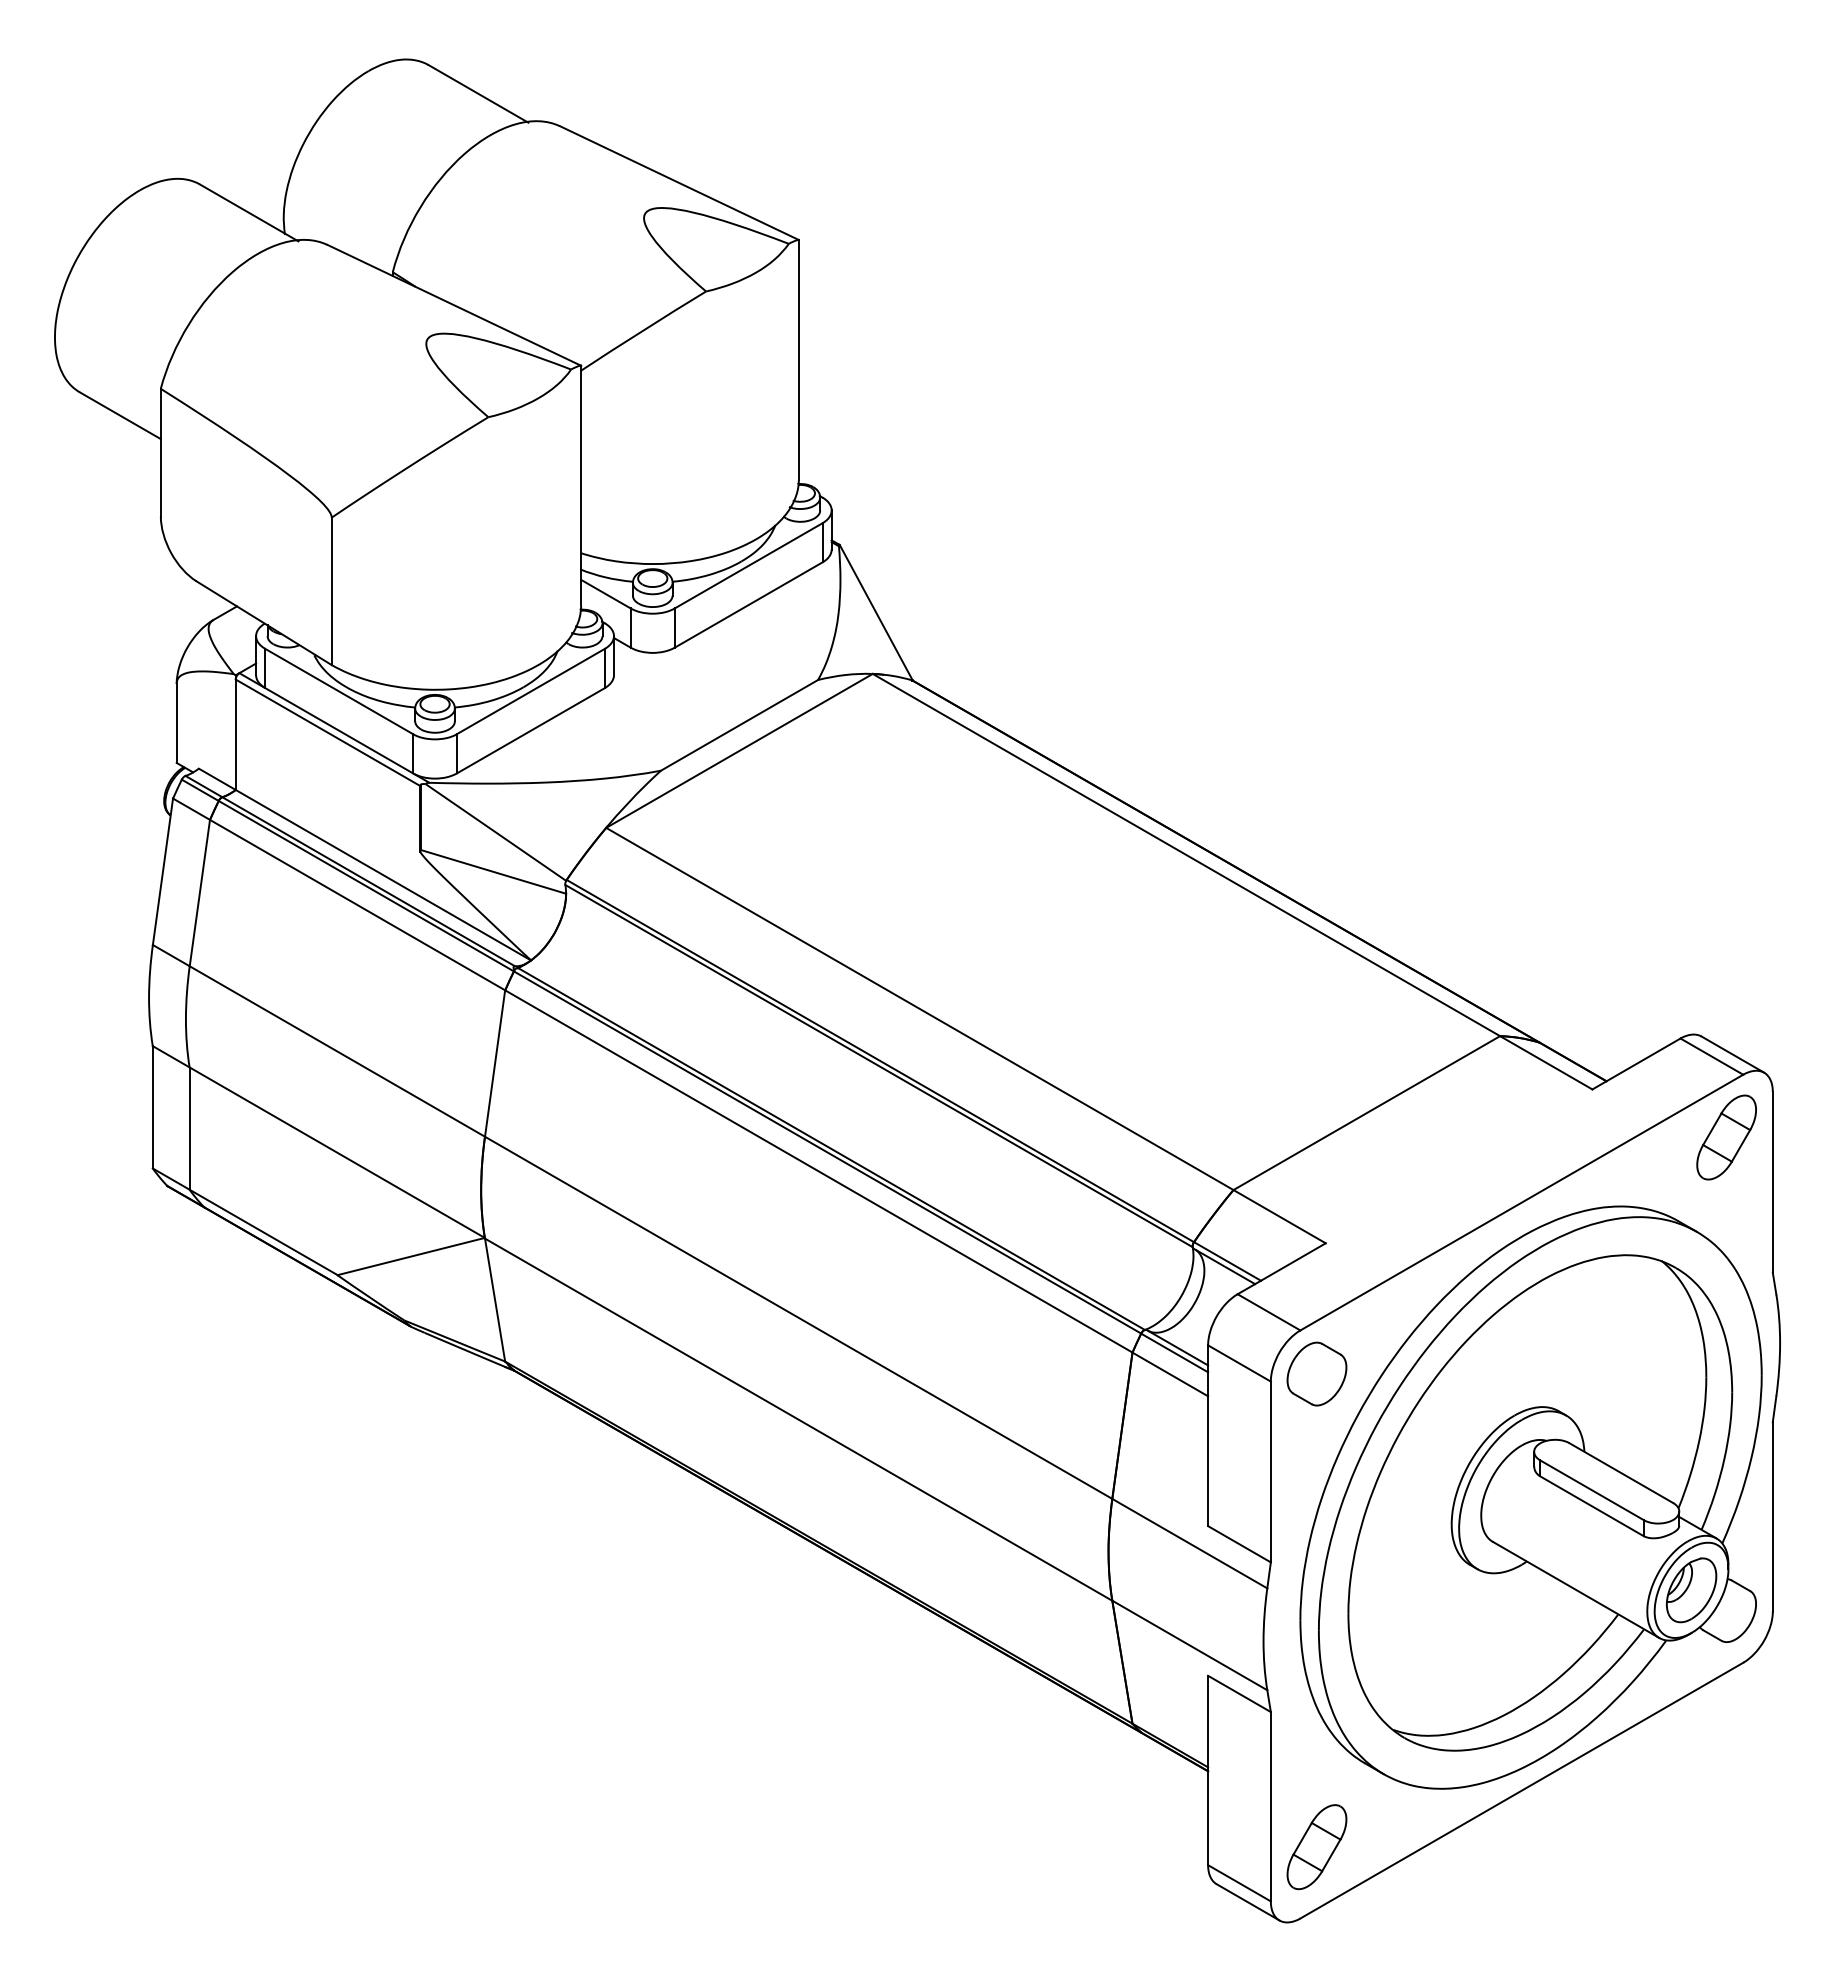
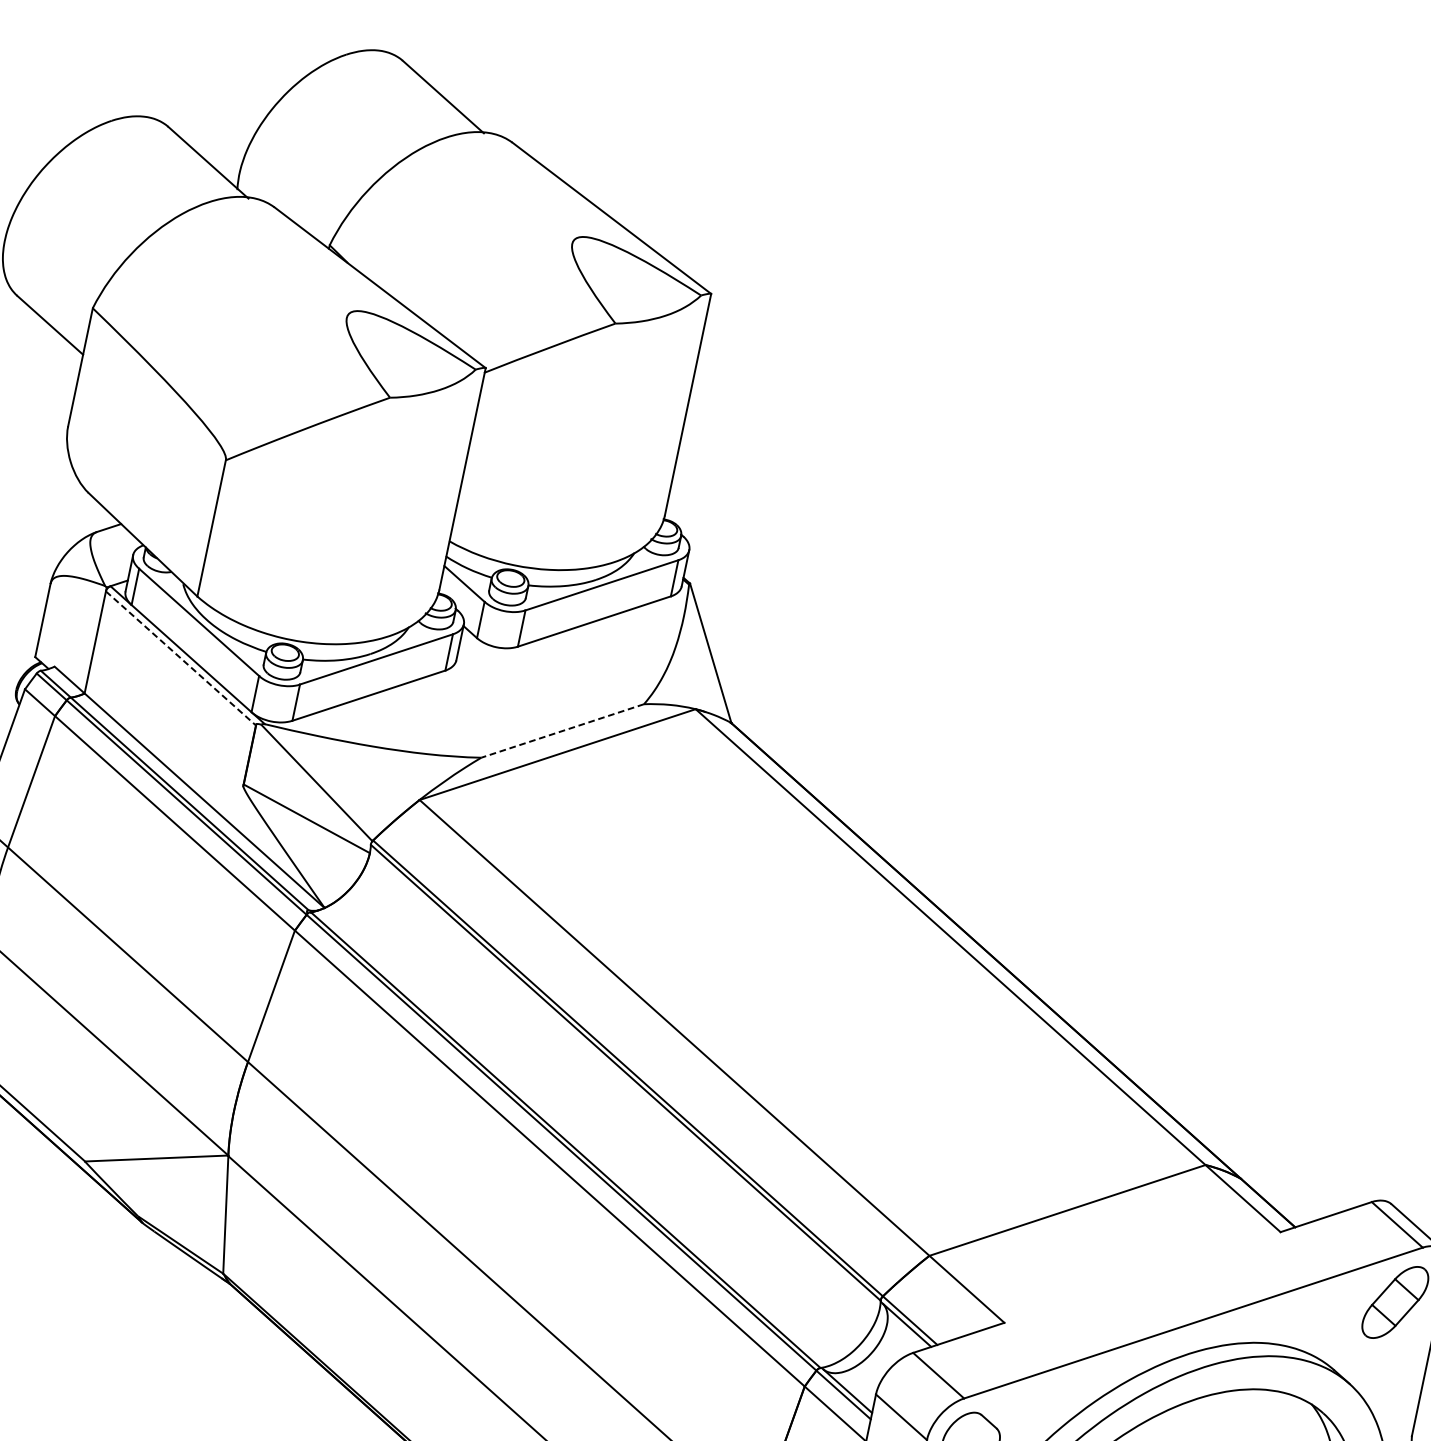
line: (739, 725) -> (562, 731), solid -> dashed
line: (328, 732) -> (181, 658), solid -> dashed

